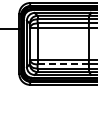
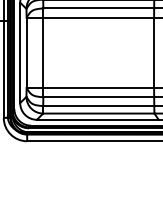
line: (63, 64) -> (99, 97), dashed -> solid

